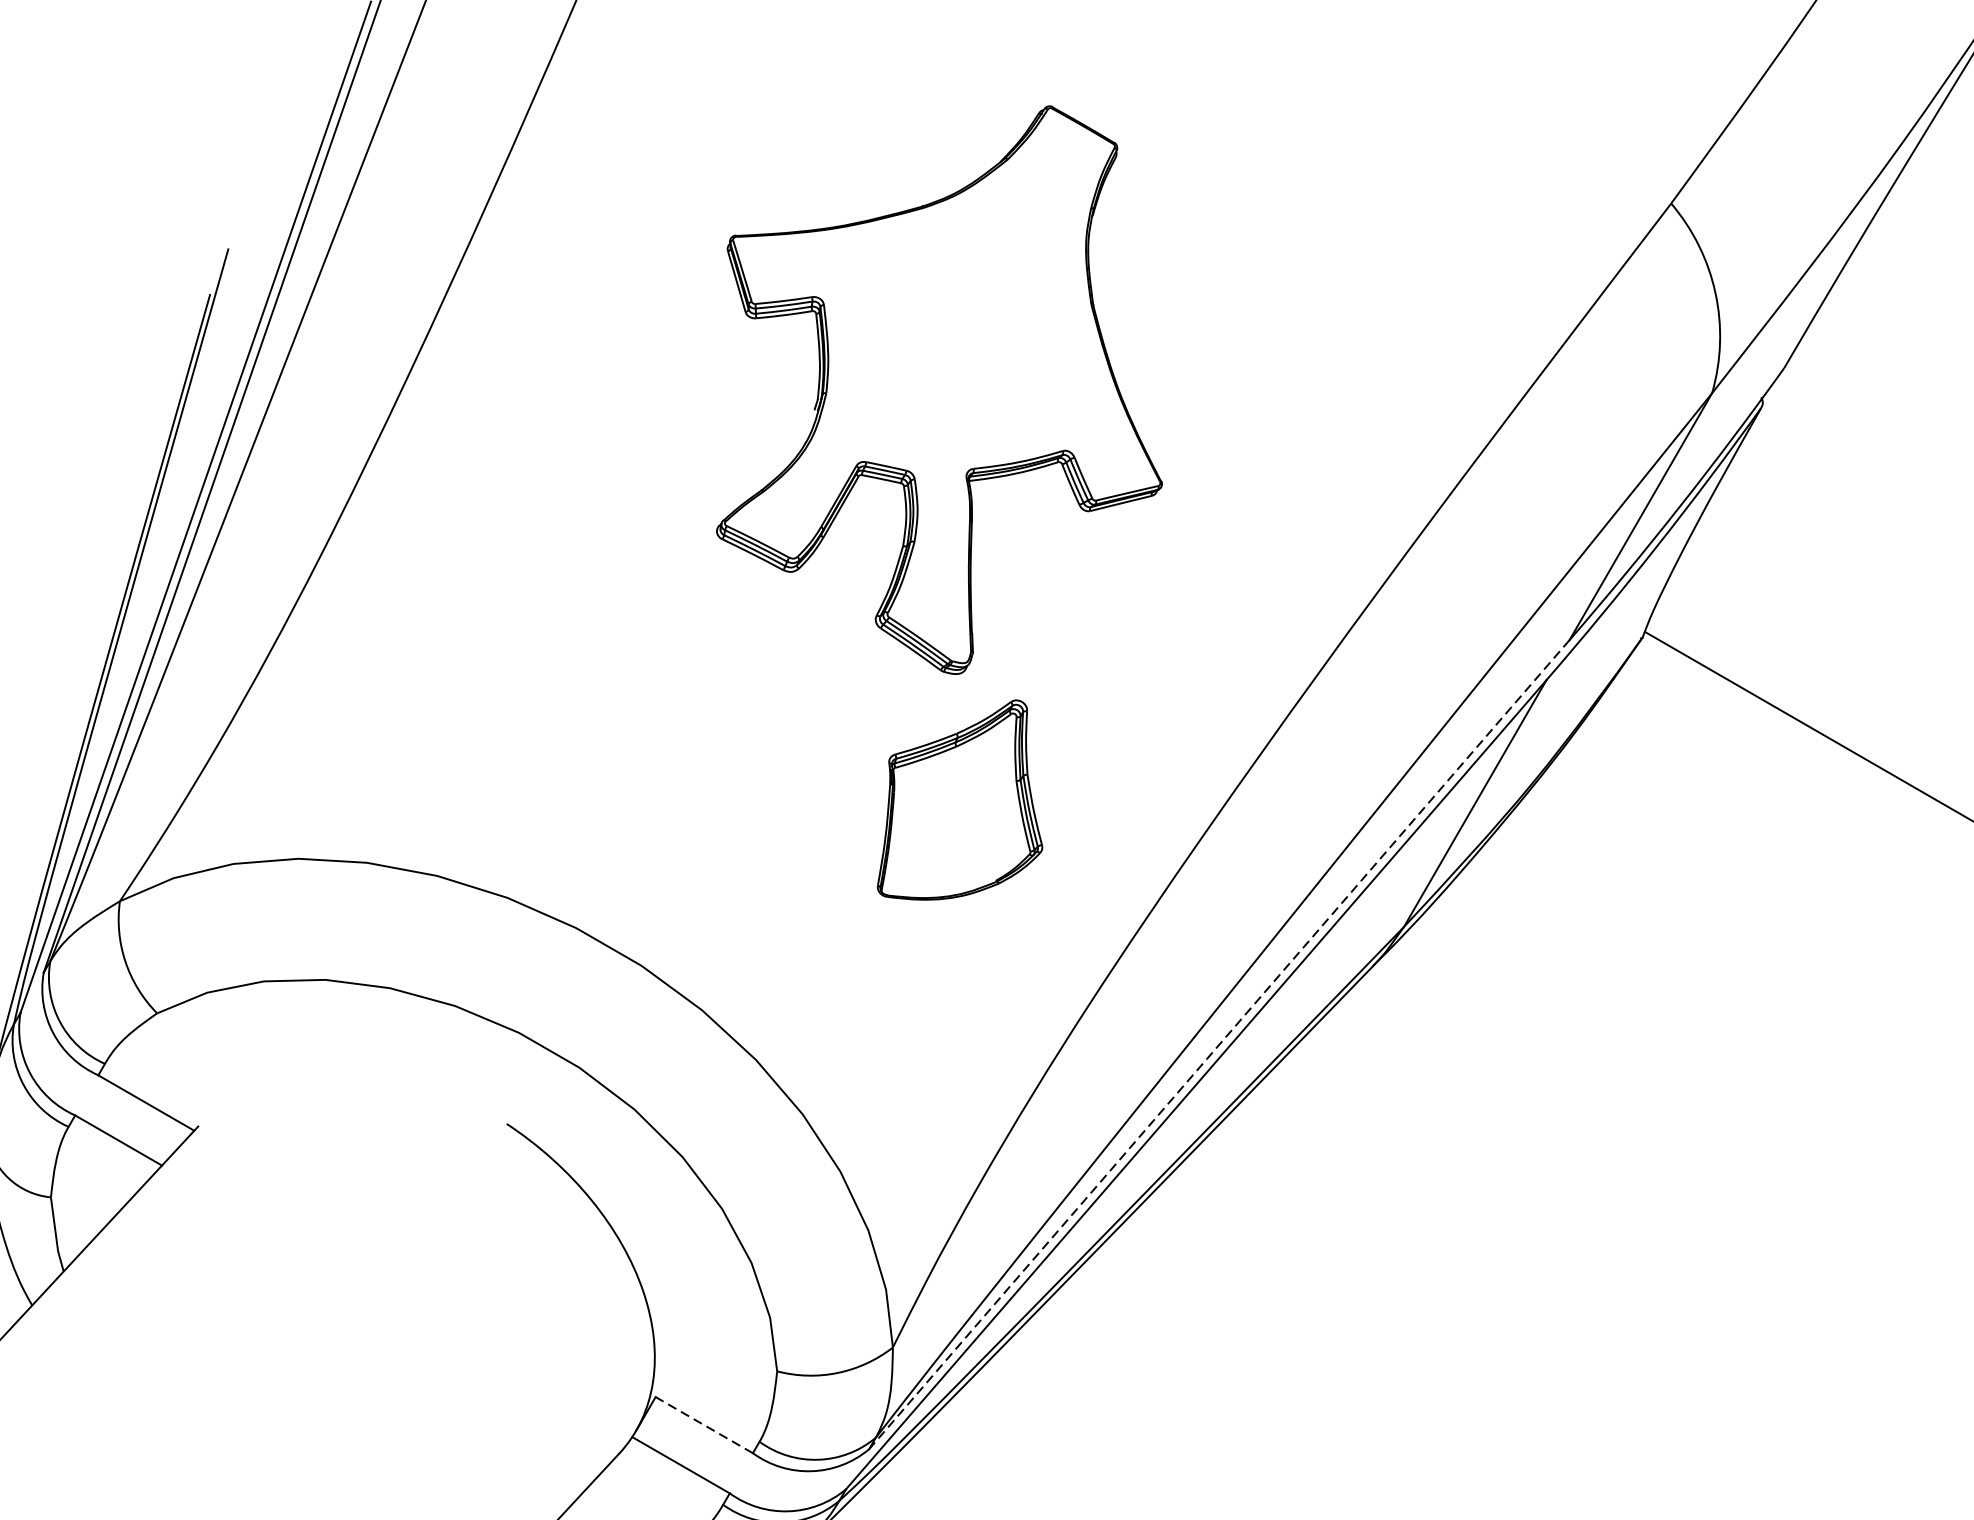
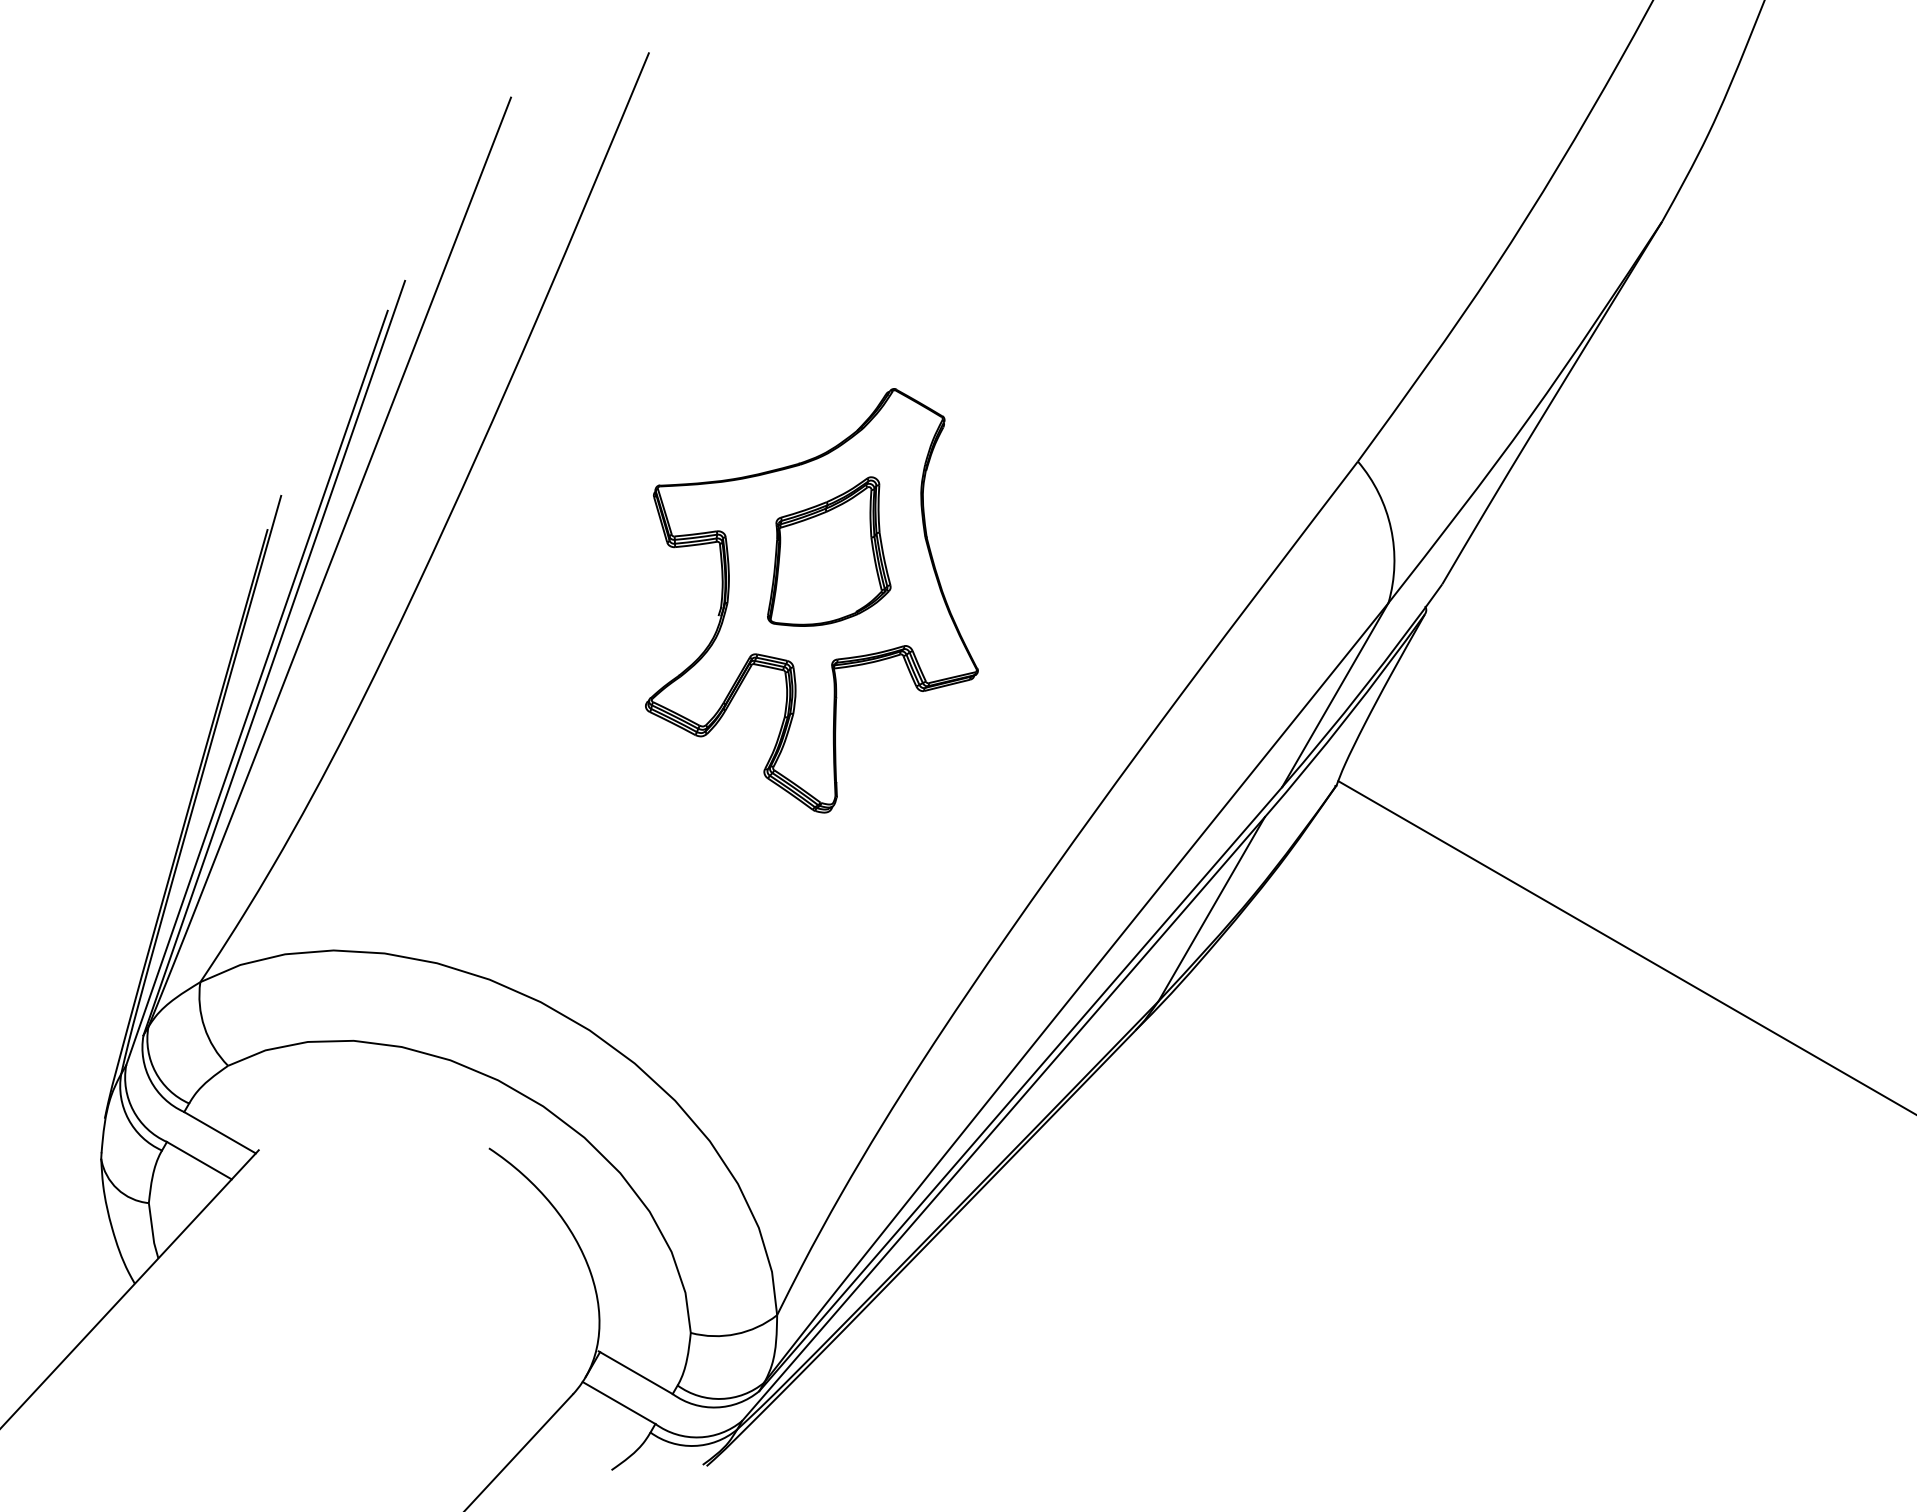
part: (960, 799) -> (829, 551), moved
line: (1219, 1045) -> (1020, 1089), dashed -> solid
line: (703, 1424) -> (635, 1372), dashed -> solid

